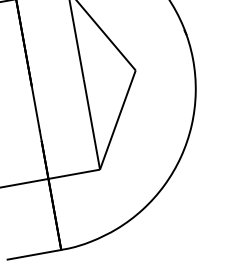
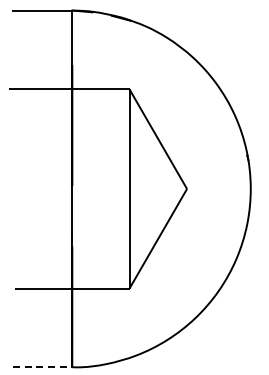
line: (34, 254) -> (42, 367), solid -> dashed

